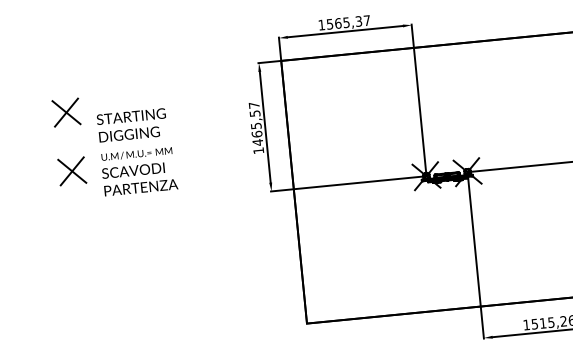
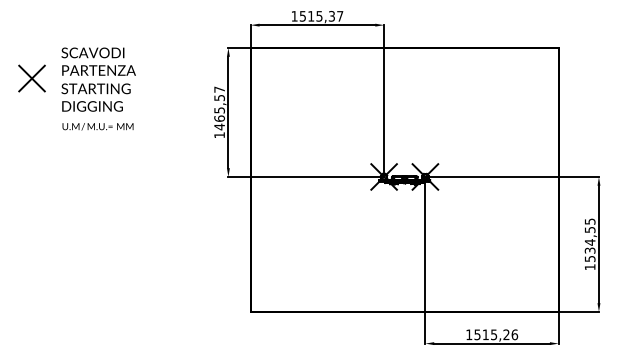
text: (338, 23) -> (311, 16), 1565,37 -> 1515,37
part: (71, 171) -> (31, 137), removed
text: (139, 178) -> (98, 61), moved

